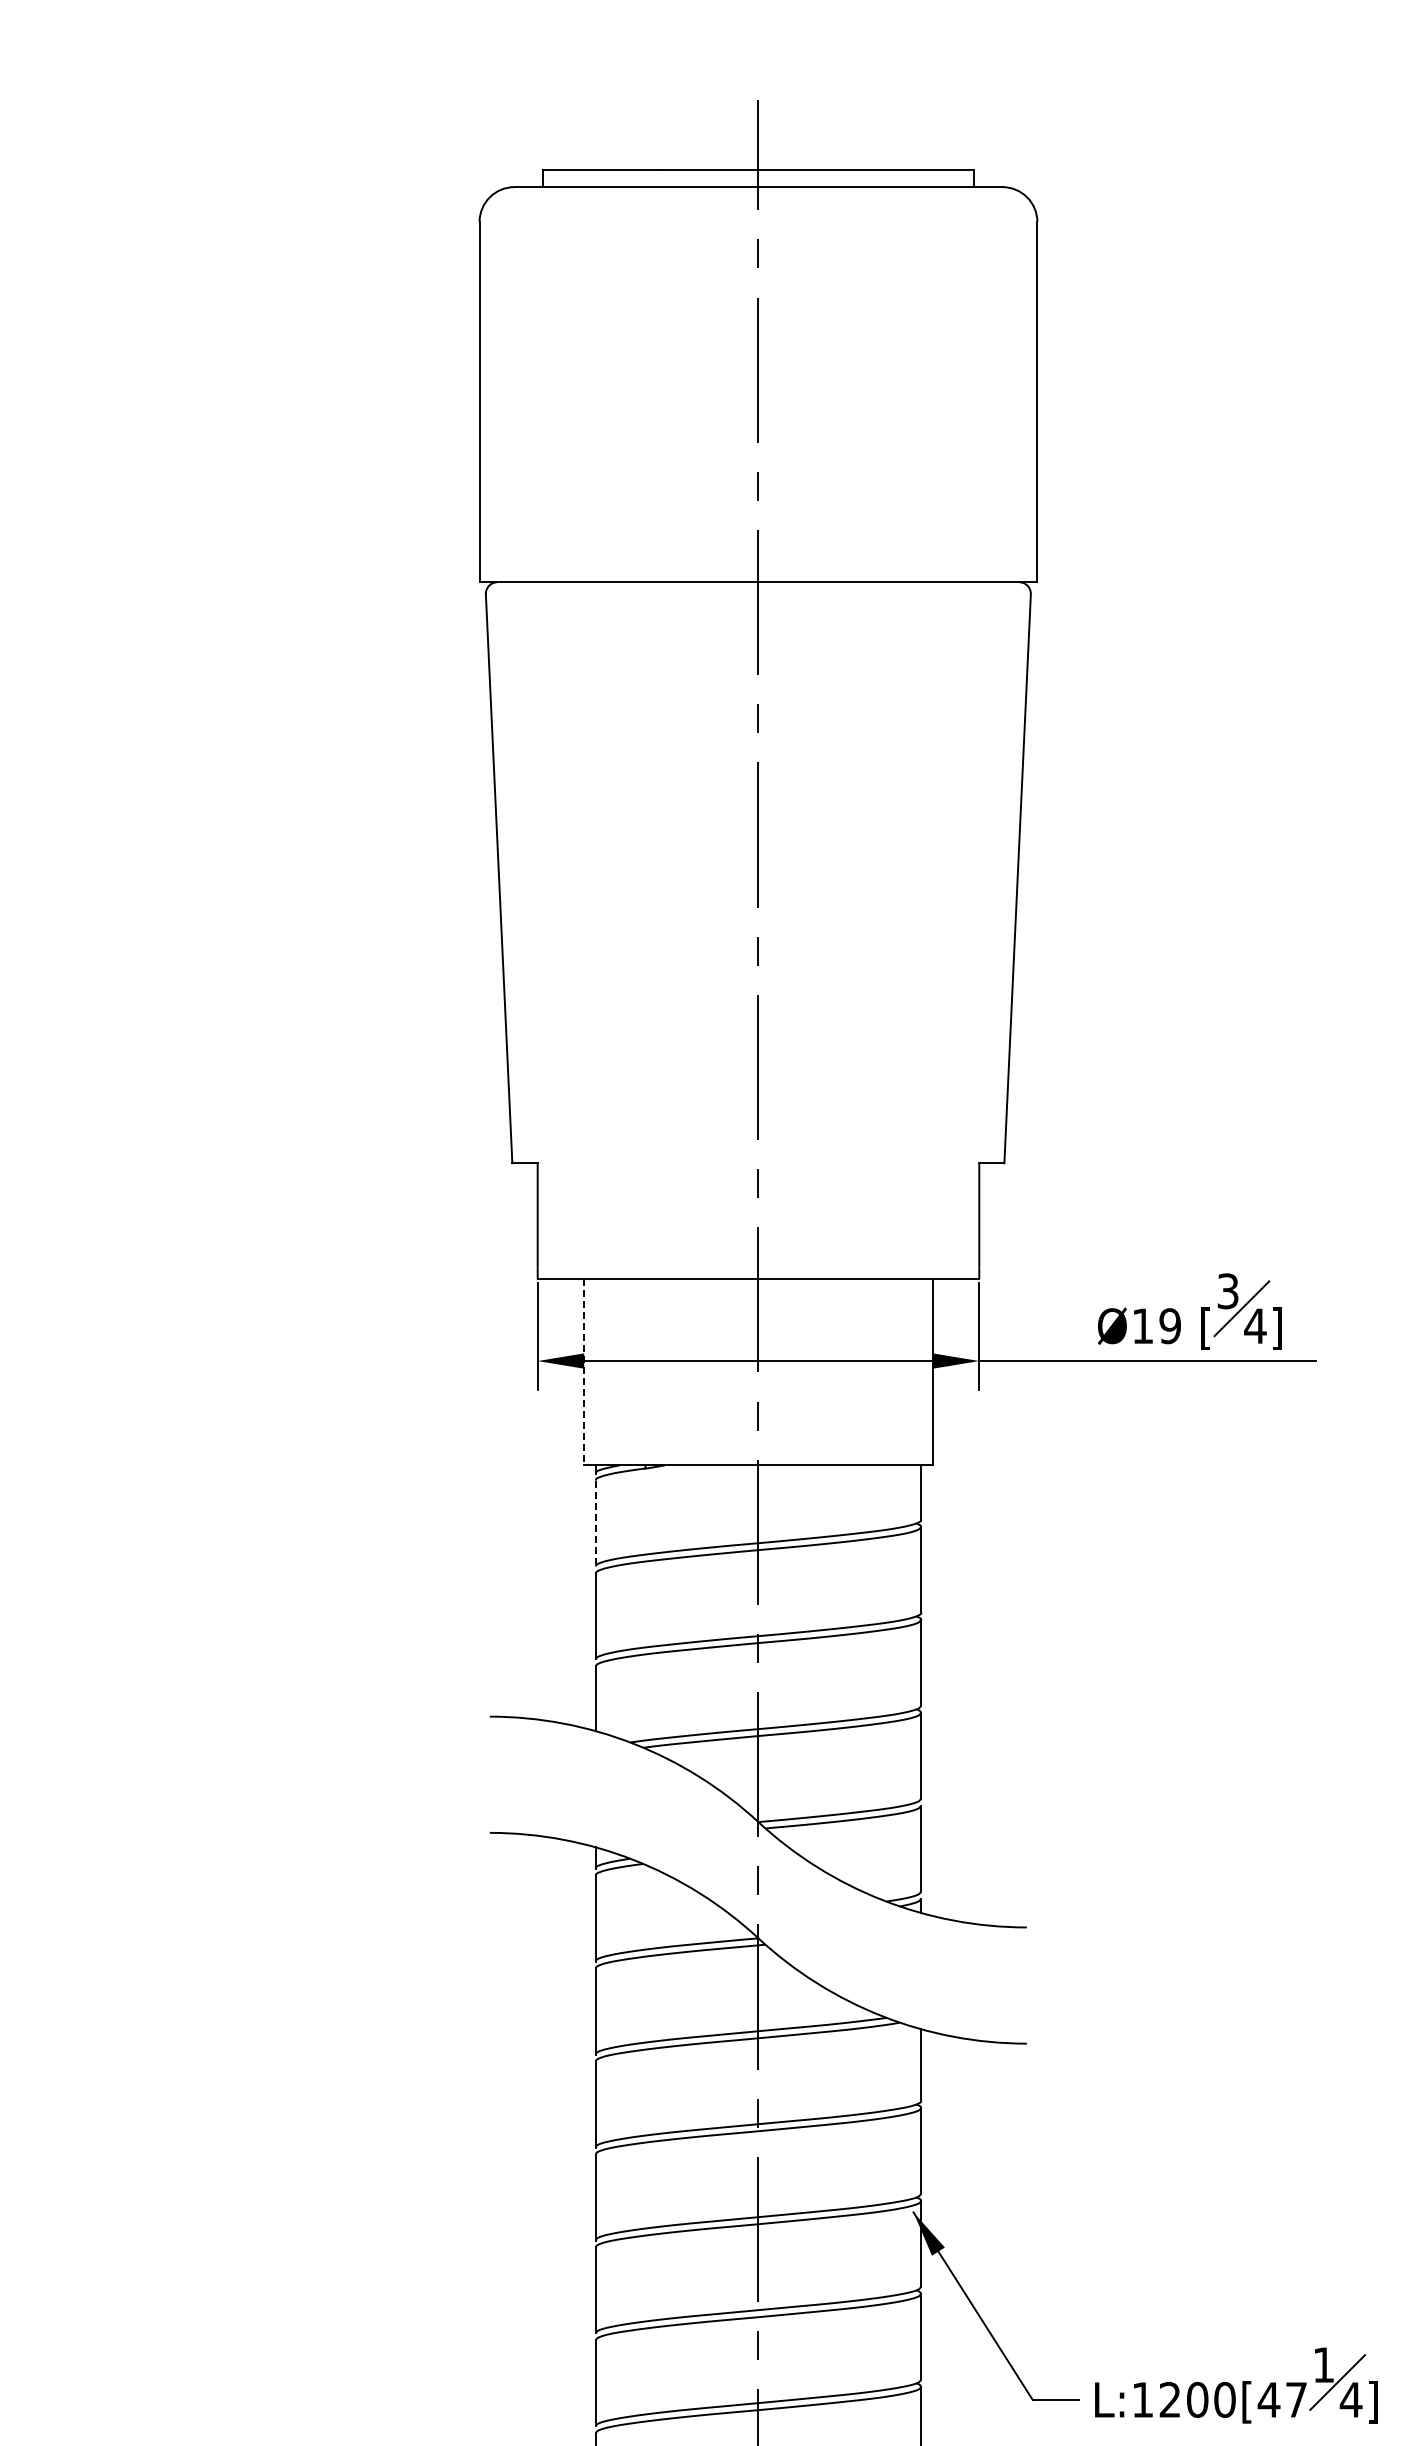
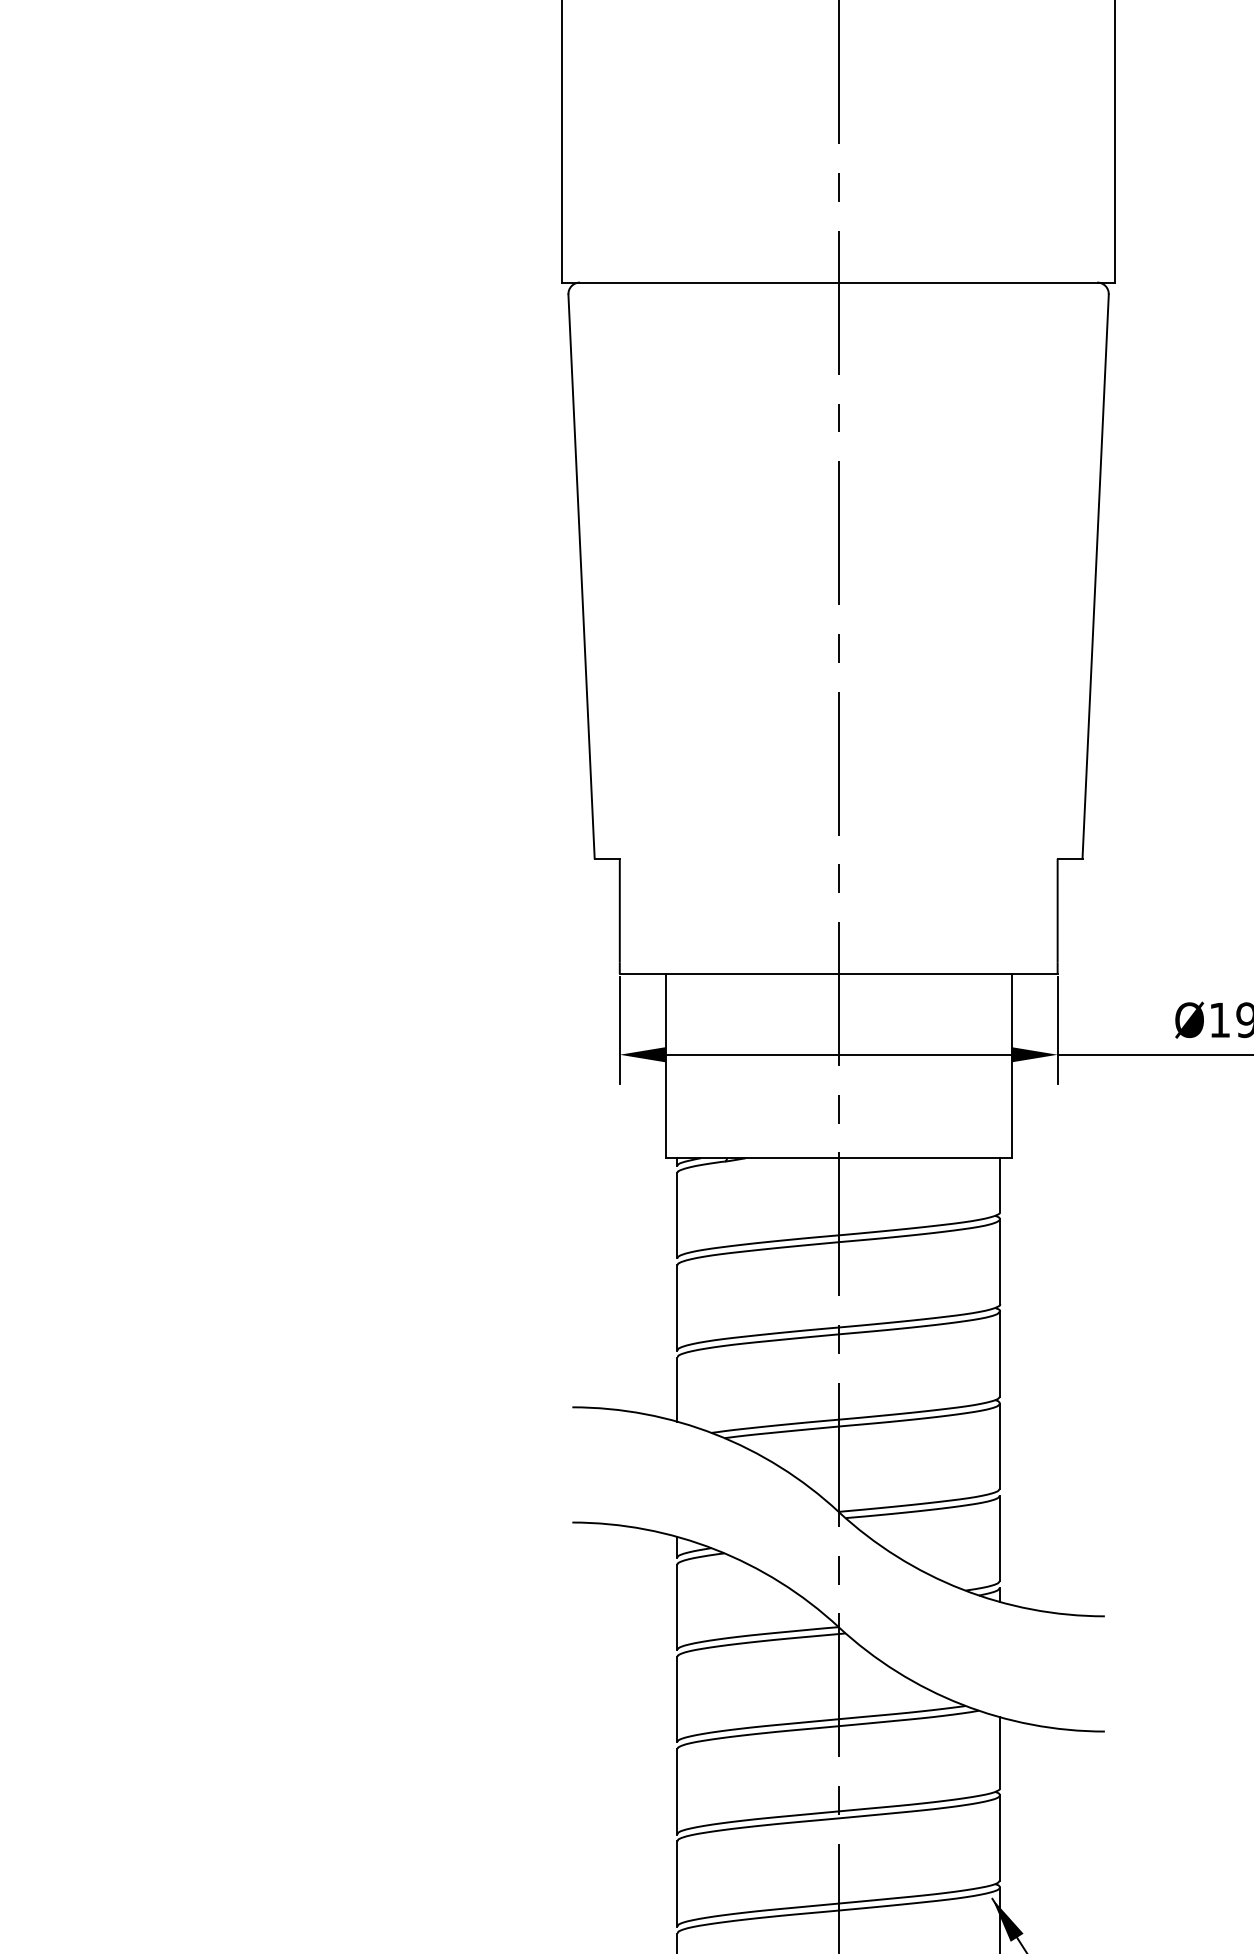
line: (584, 1372) -> (666, 1066), dashed -> solid
line: (595, 1523) -> (677, 1215), dashed -> solid

